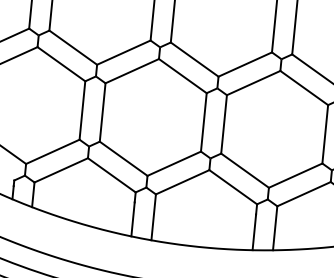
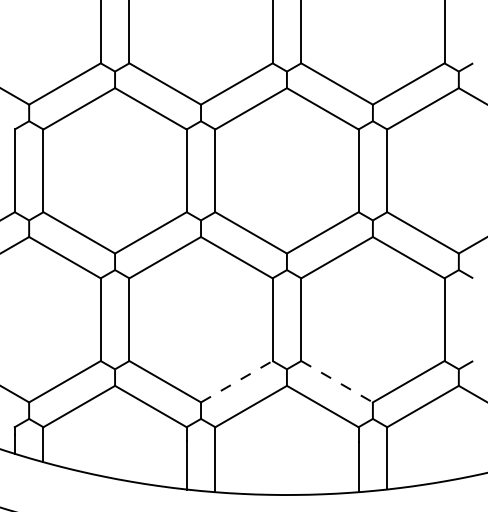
line: (174, 163) -> (237, 381), solid -> dashed
line: (245, 170) -> (337, 381), solid -> dashed

